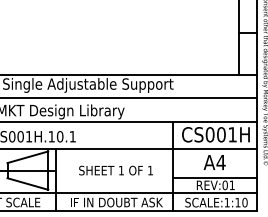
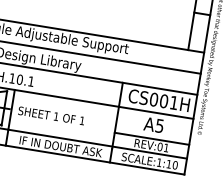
text: (220, 162) -> (159, 125), A4 -> A5
text: (115, 170) -> (51, 115), moved

